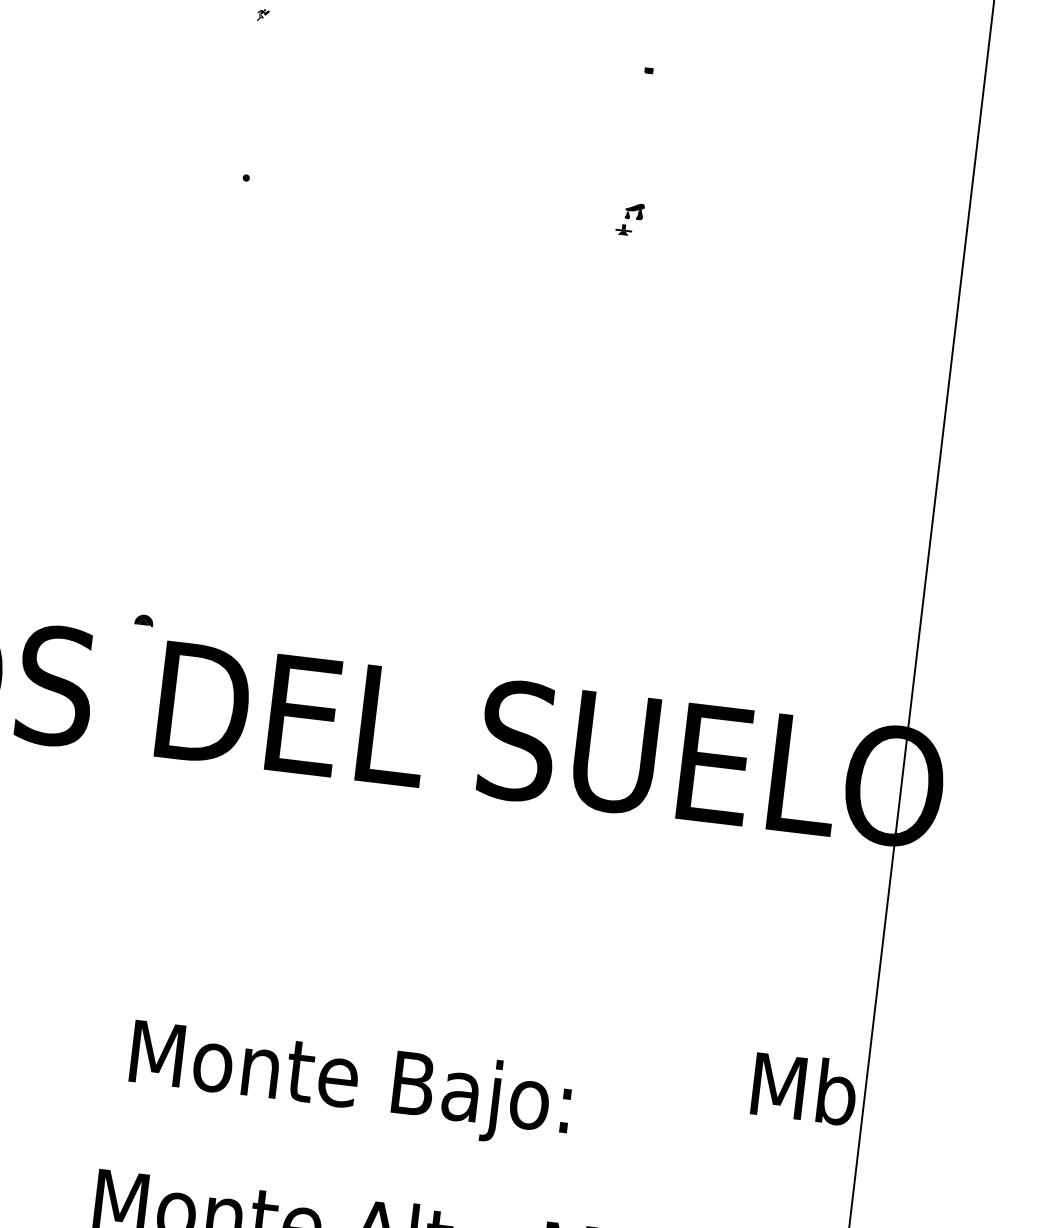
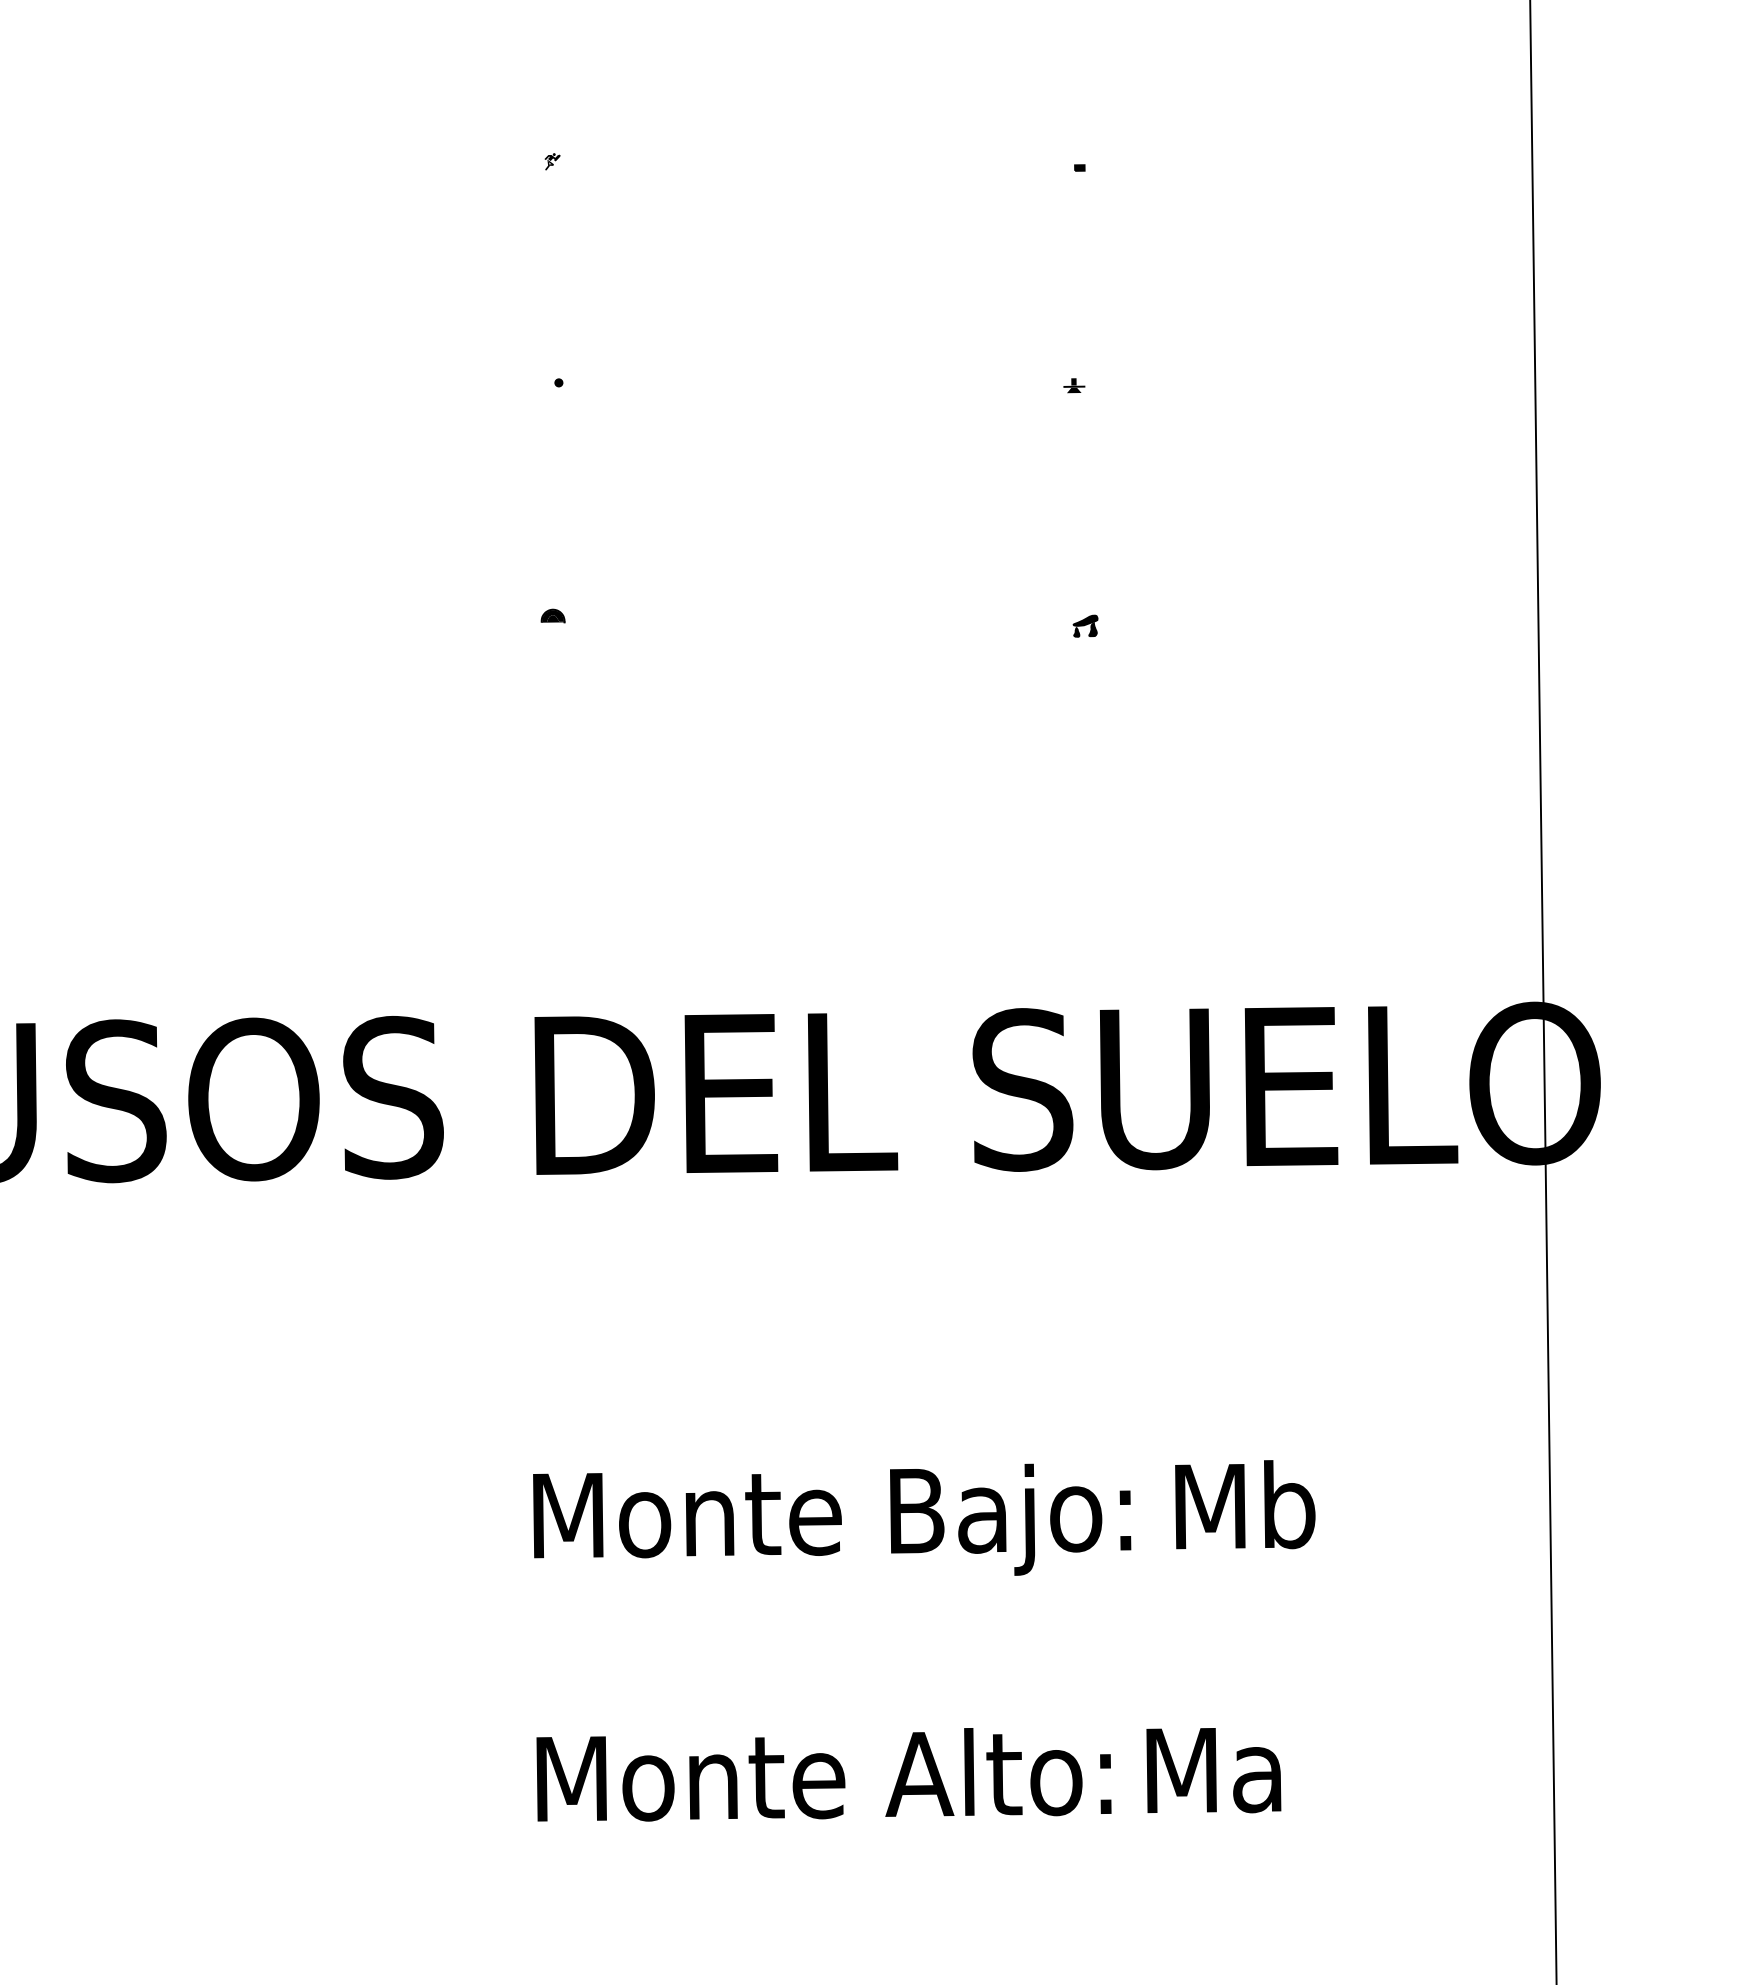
part: (634, 210) -> (1085, 625), moved
part: (143, 619) -> (552, 615), moved
text: (350, 1081) -> (832, 1519), moved
text: (804, 1088) -> (1245, 1504), moved

